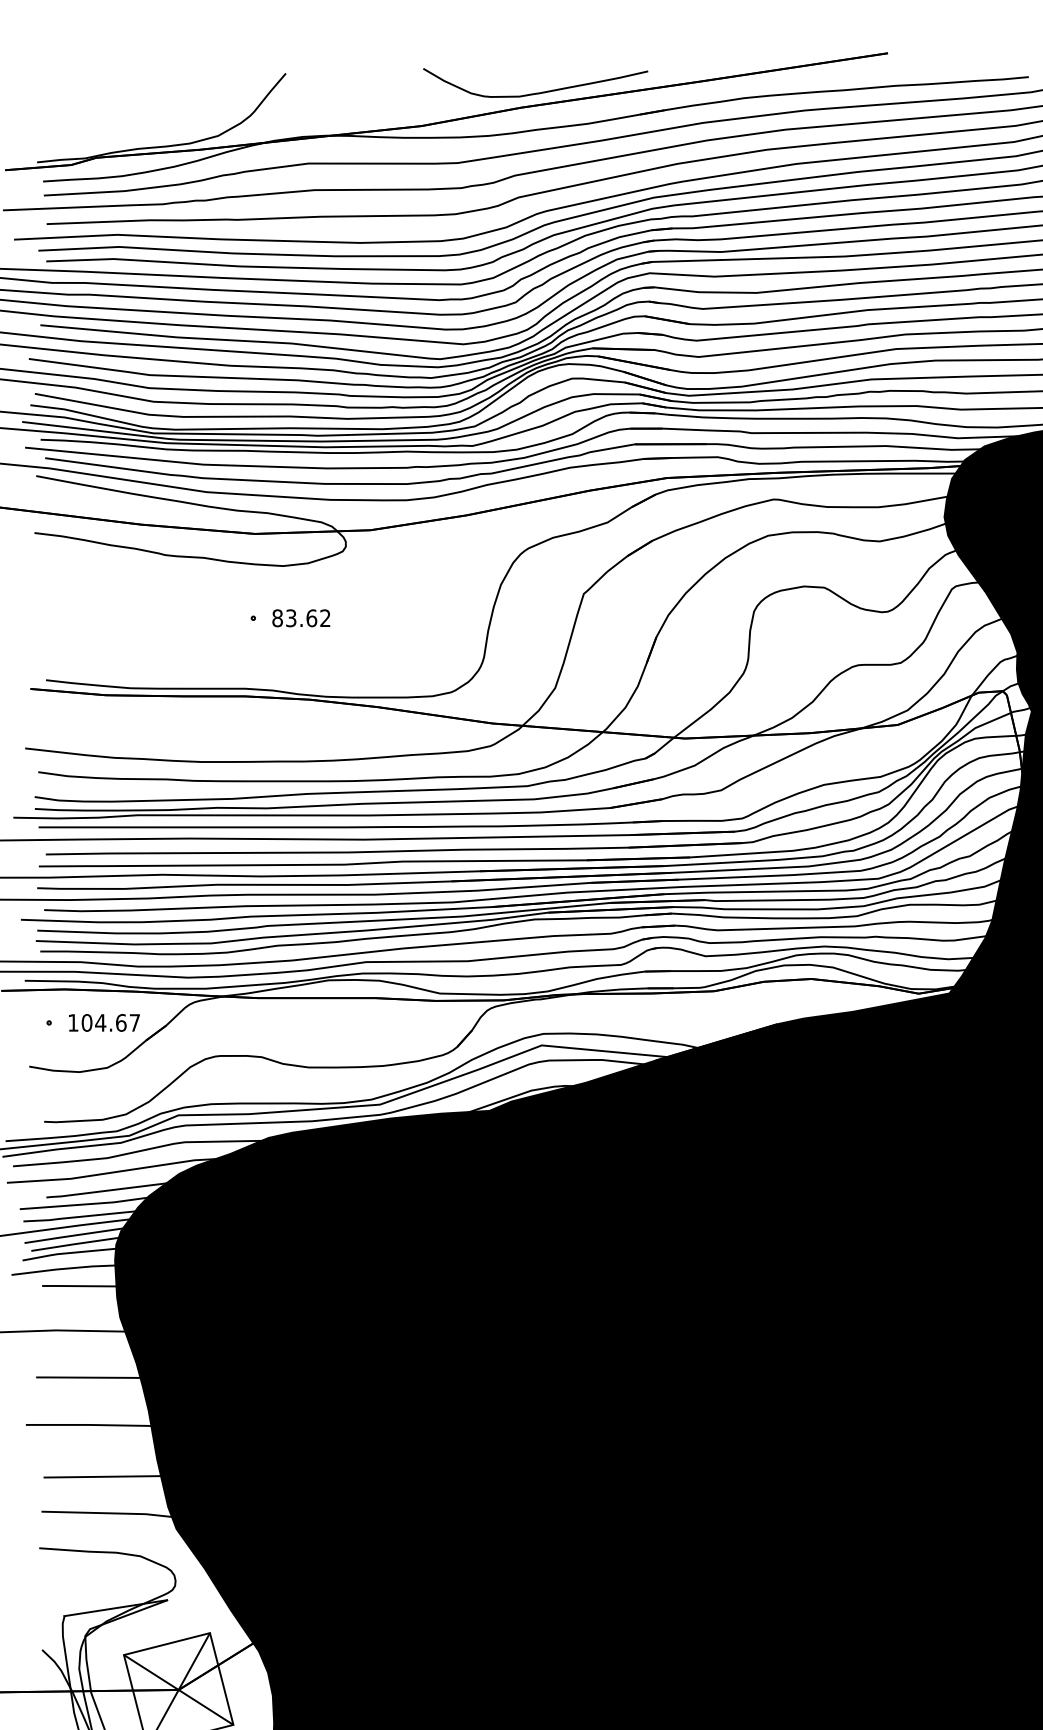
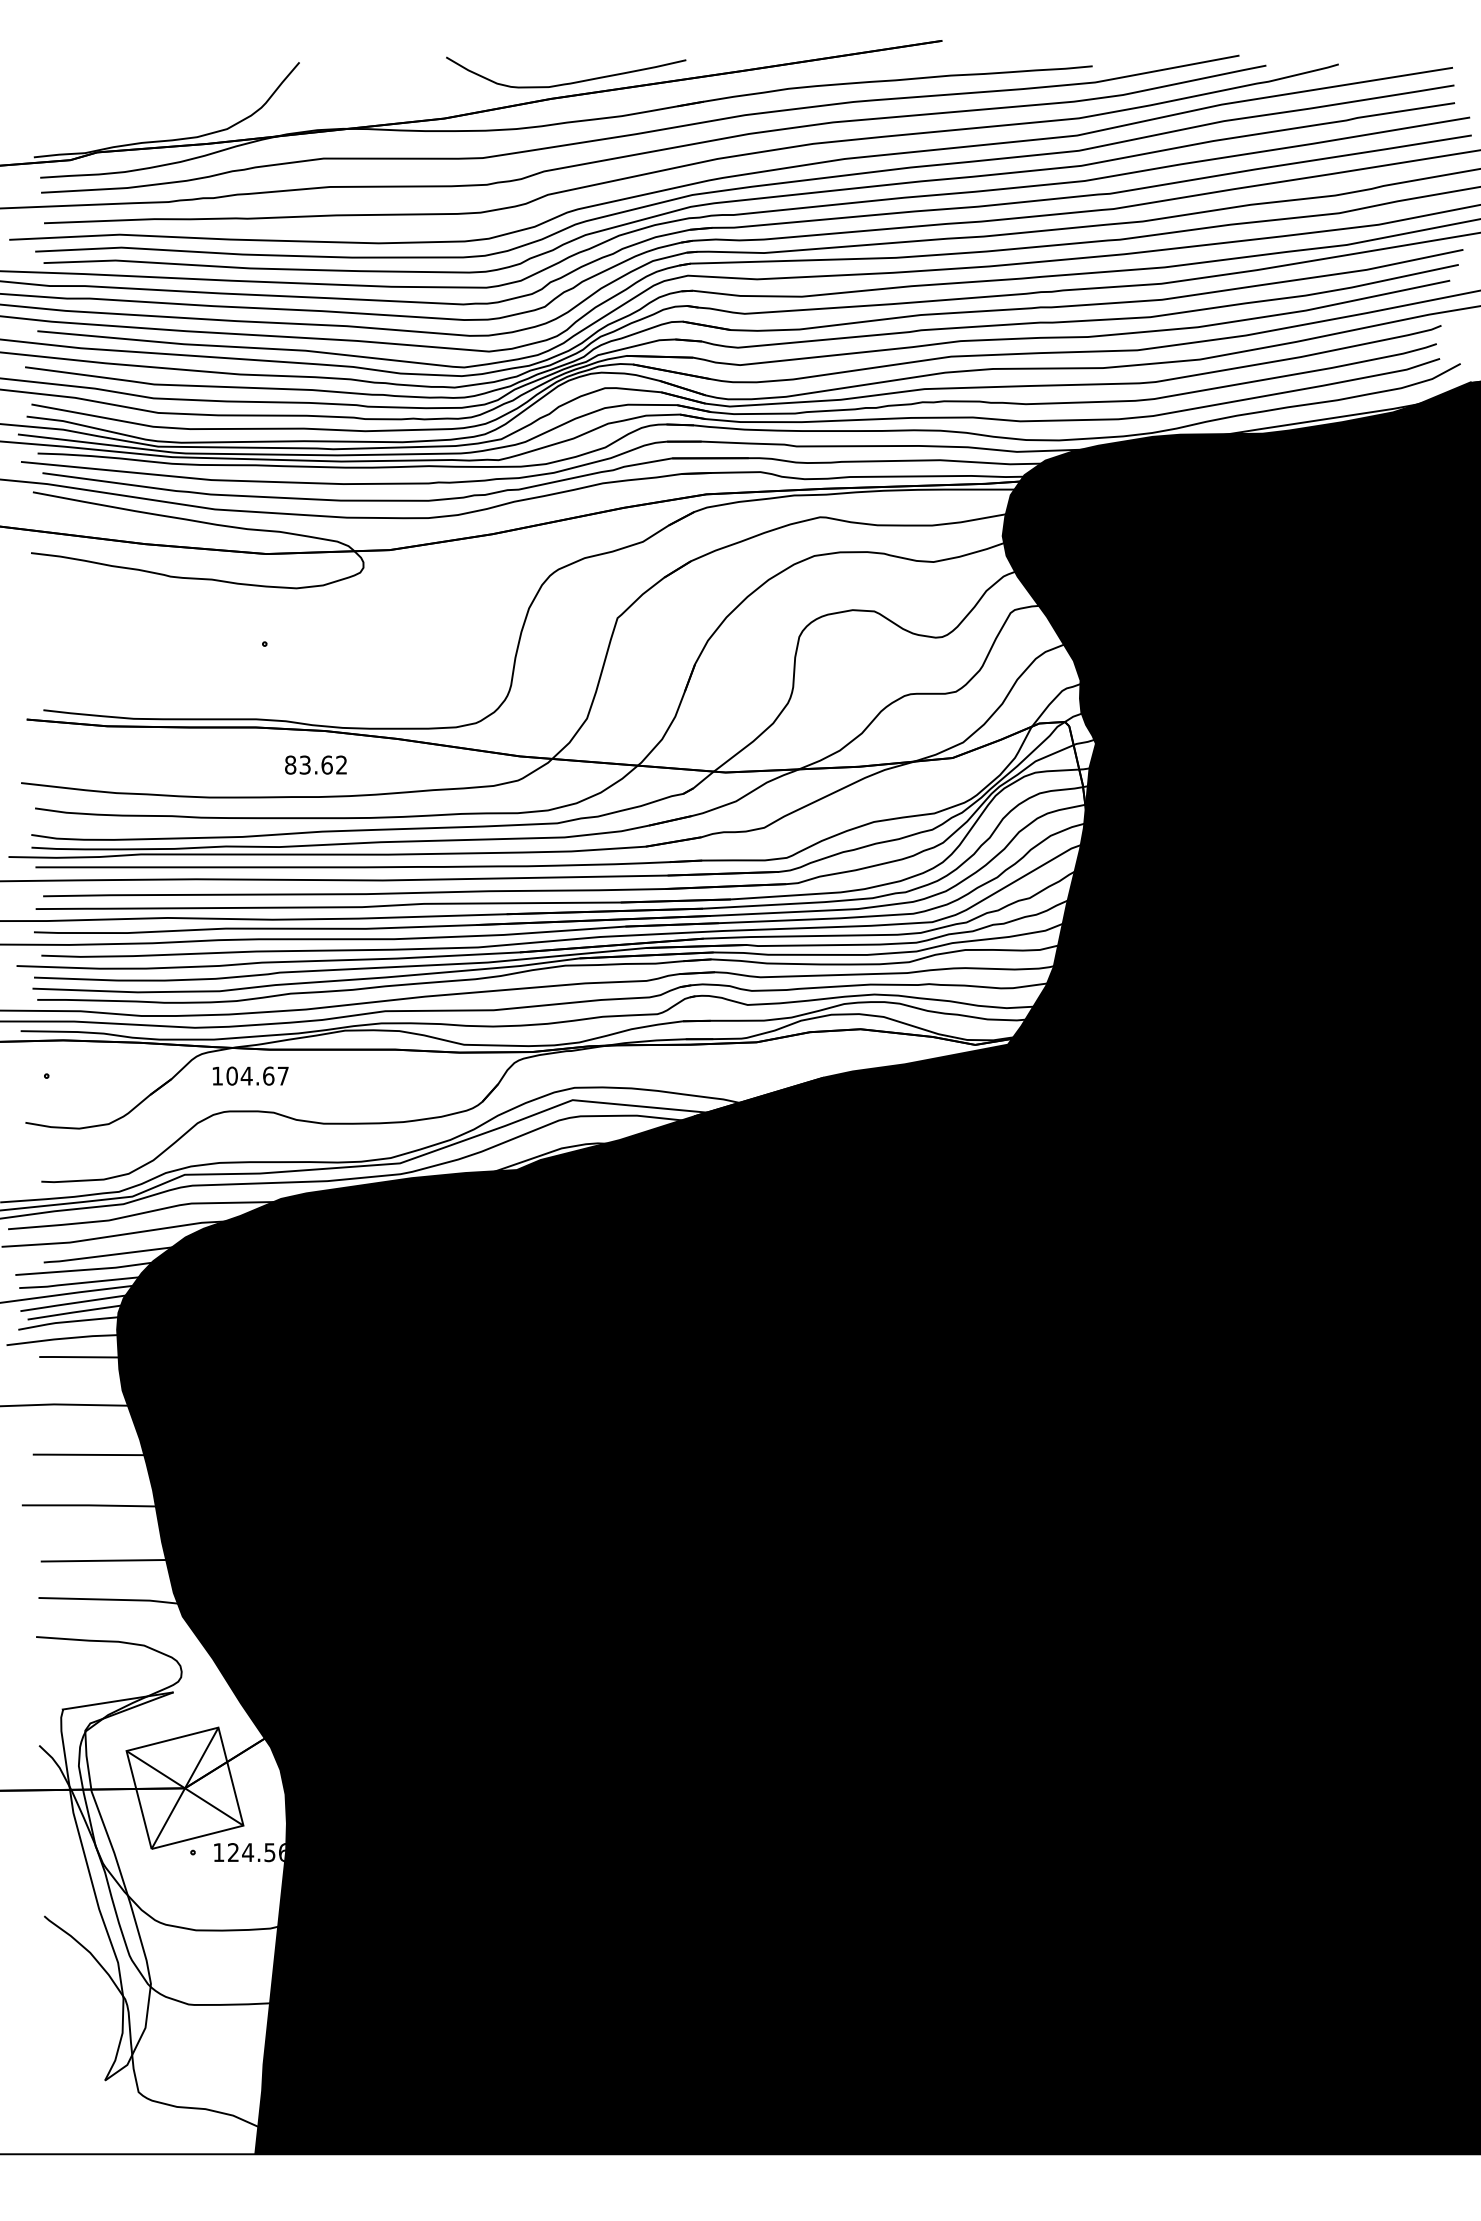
text: (300, 617) -> (315, 764), moved
text: (104, 1022) -> (250, 1075), moved

